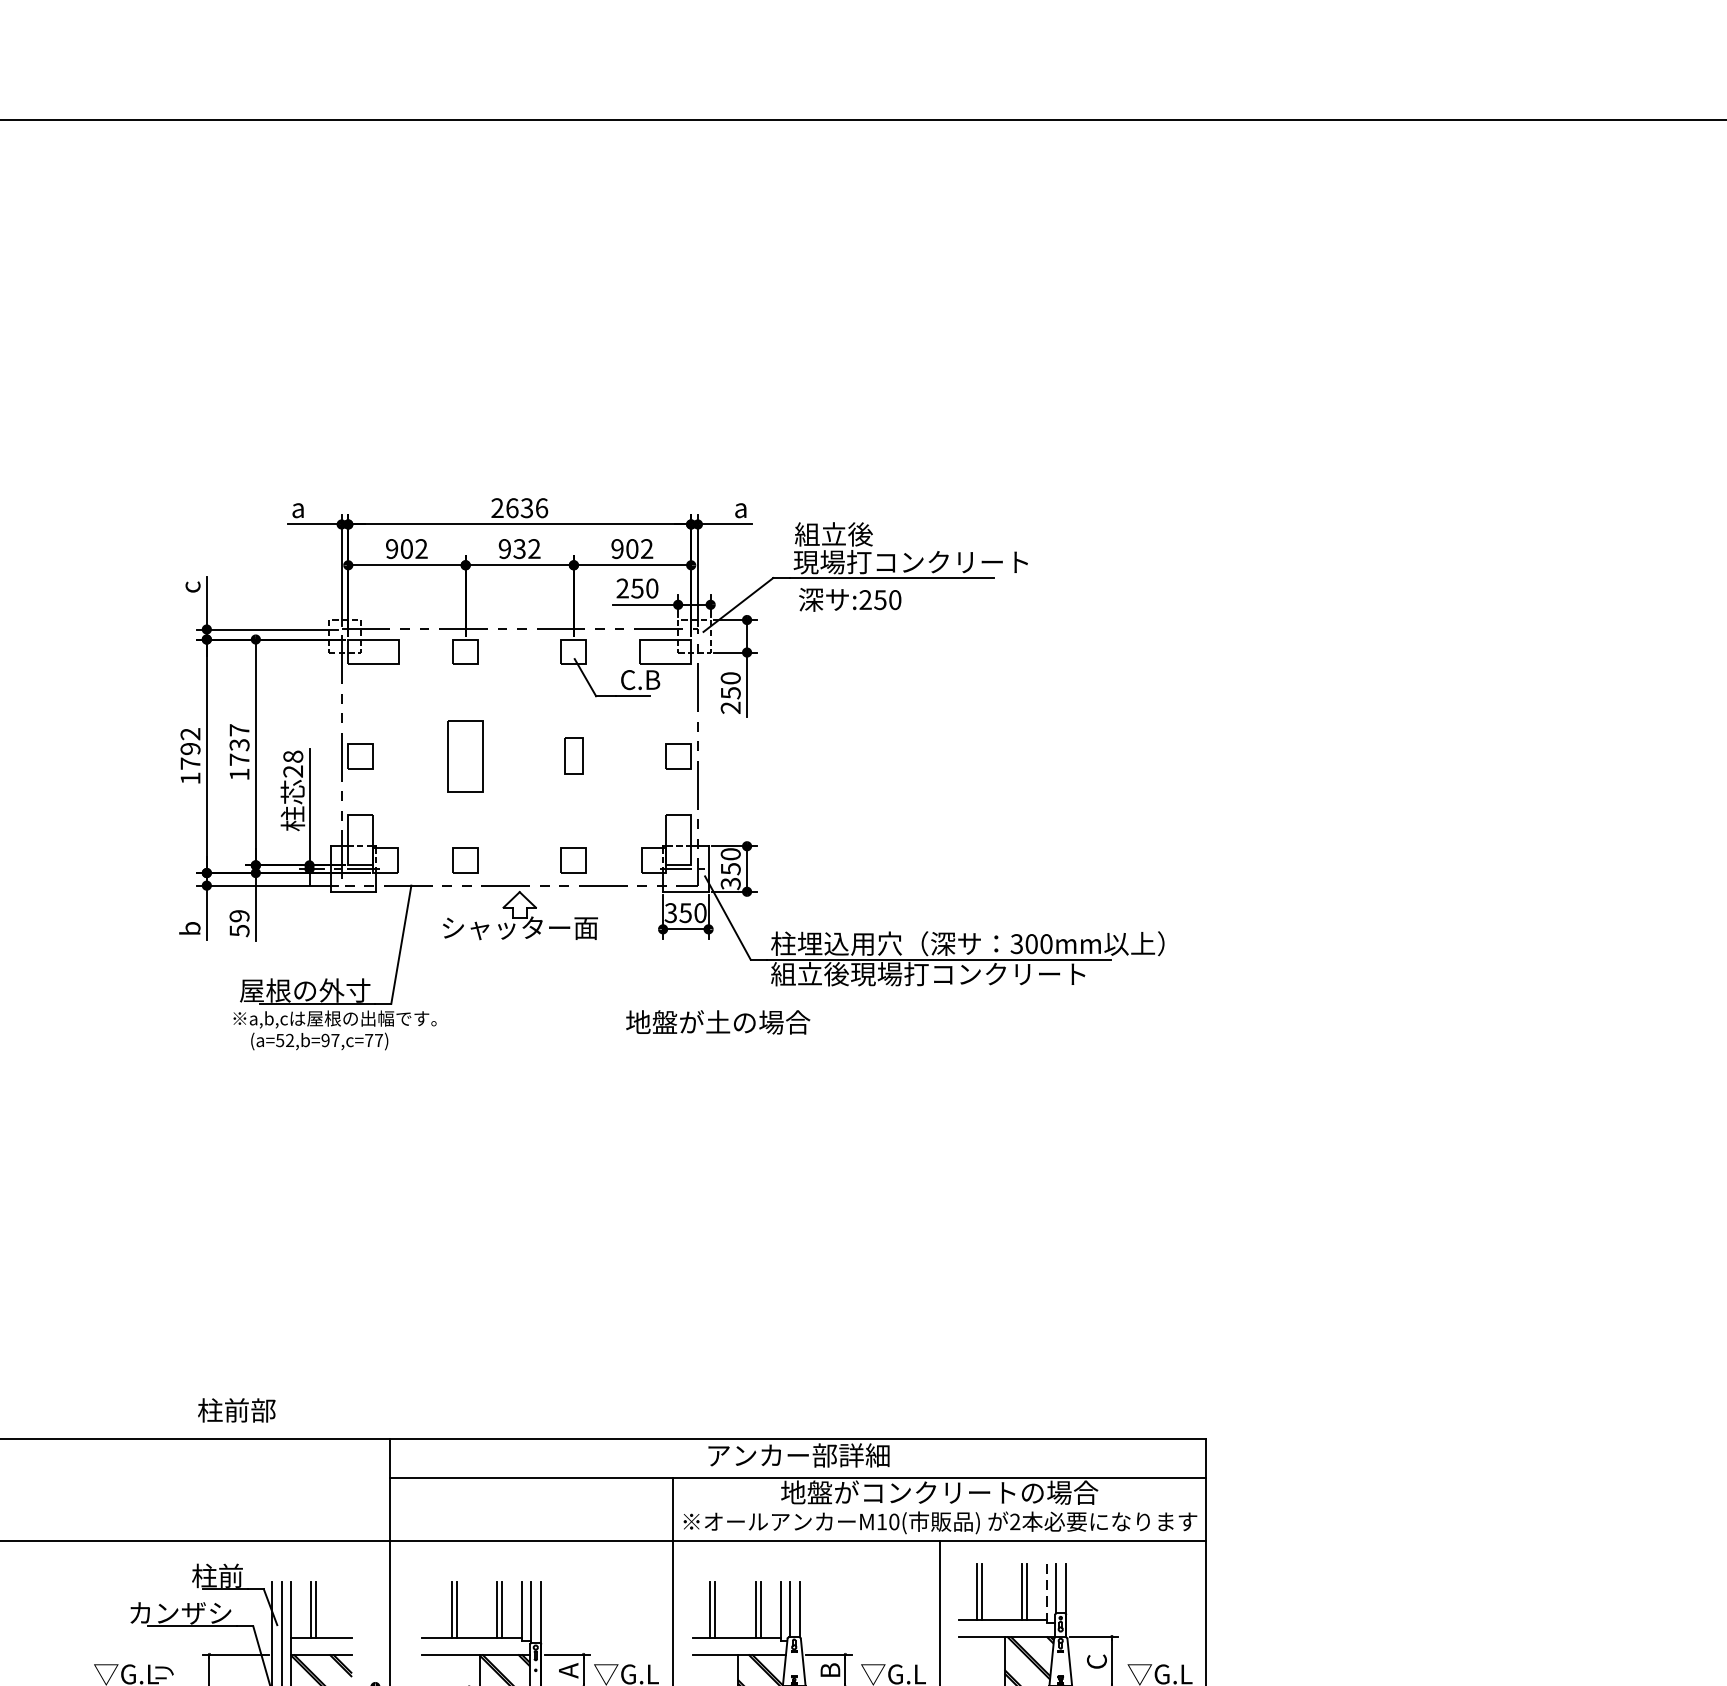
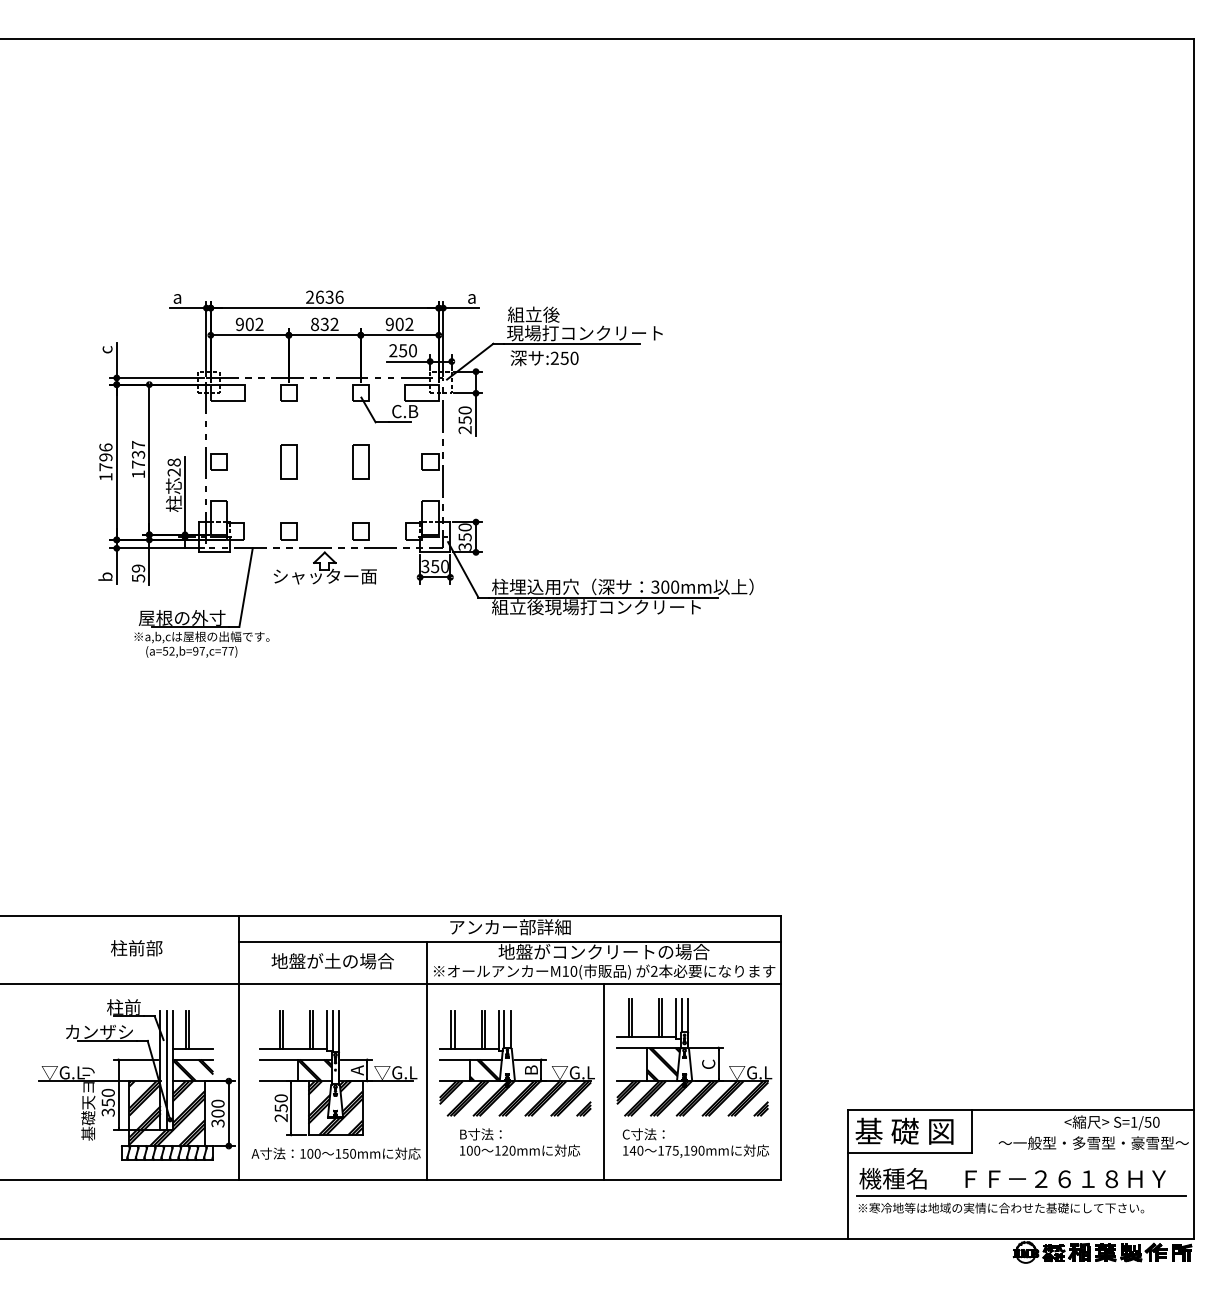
text: (505, 549) -> (315, 324), 932 -> 832
text: (189, 734) -> (105, 447), 1792 -> 1796
part: (465, 755) -> (288, 461), size x0.71
part: (573, 755) -> (360, 461), size x1.43
text: (717, 1022) -> (332, 961), moved
text: (236, 1410) -> (136, 948), moved
line: (1047, 1594) -> (675, 1019), dashed -> solid

